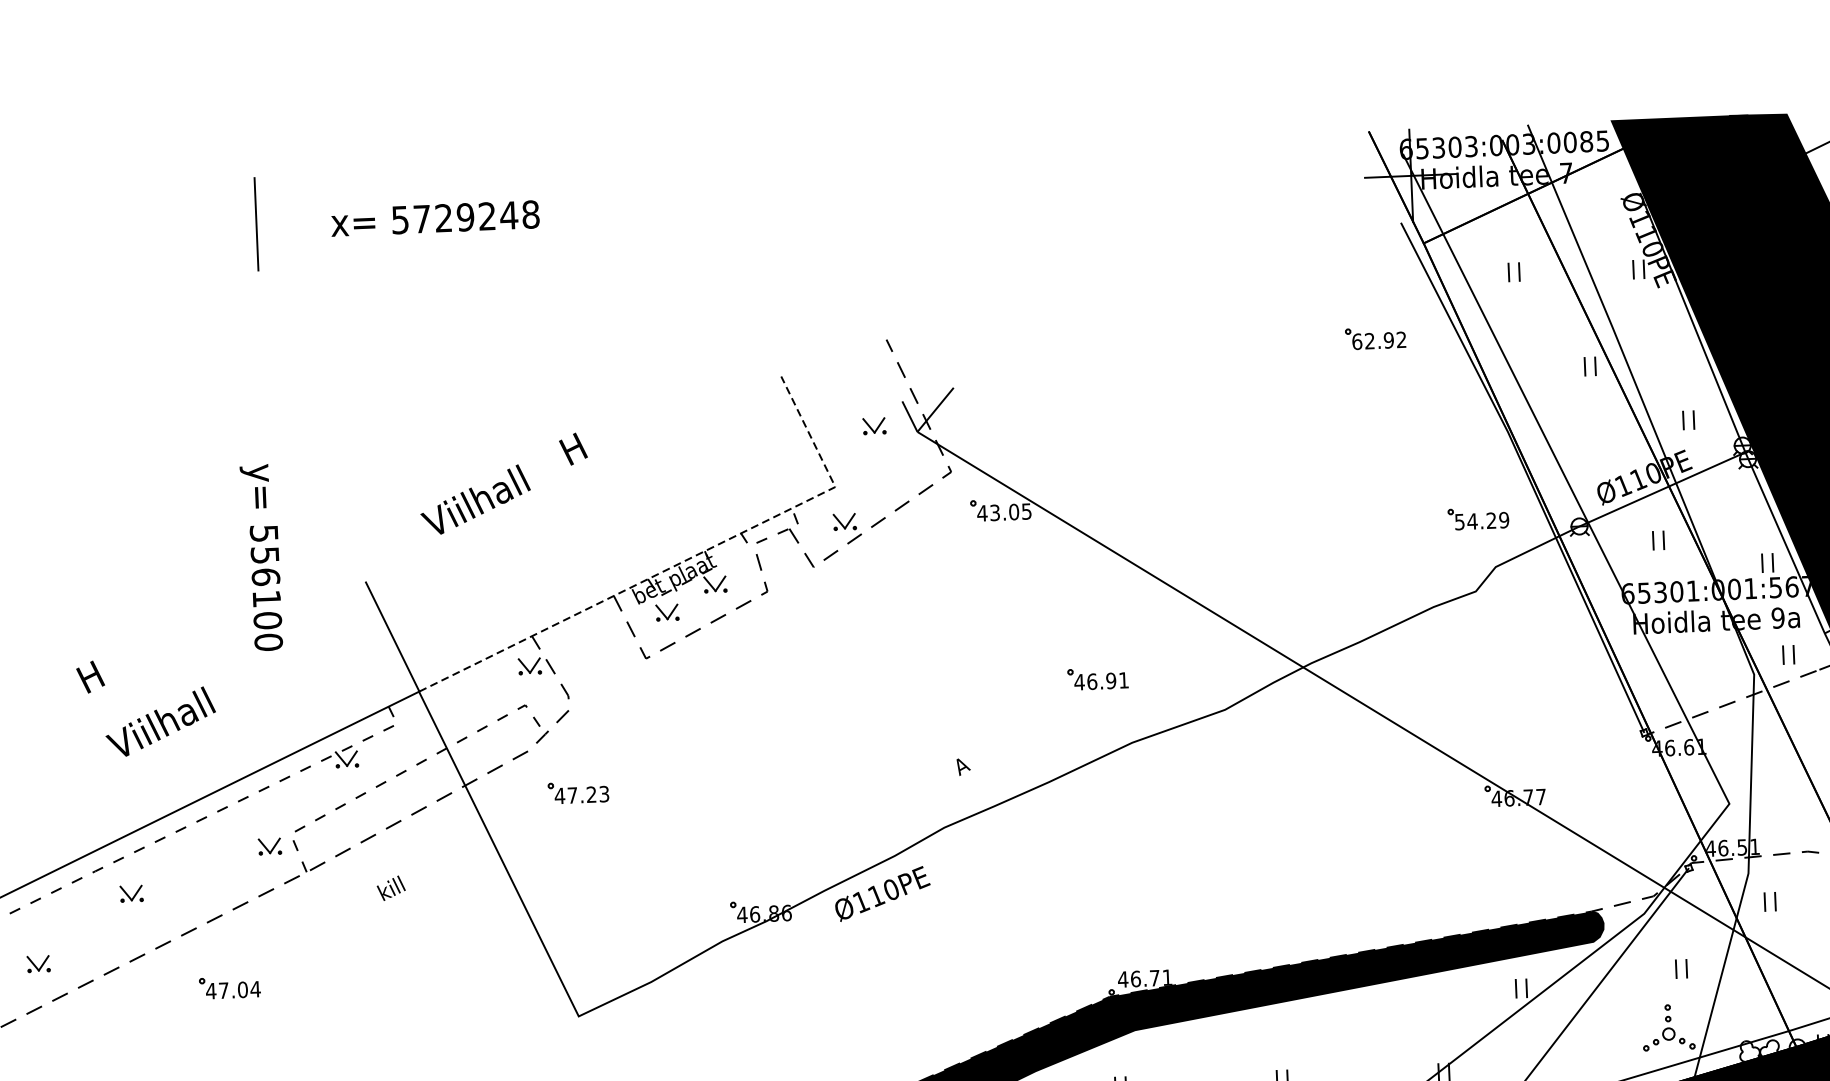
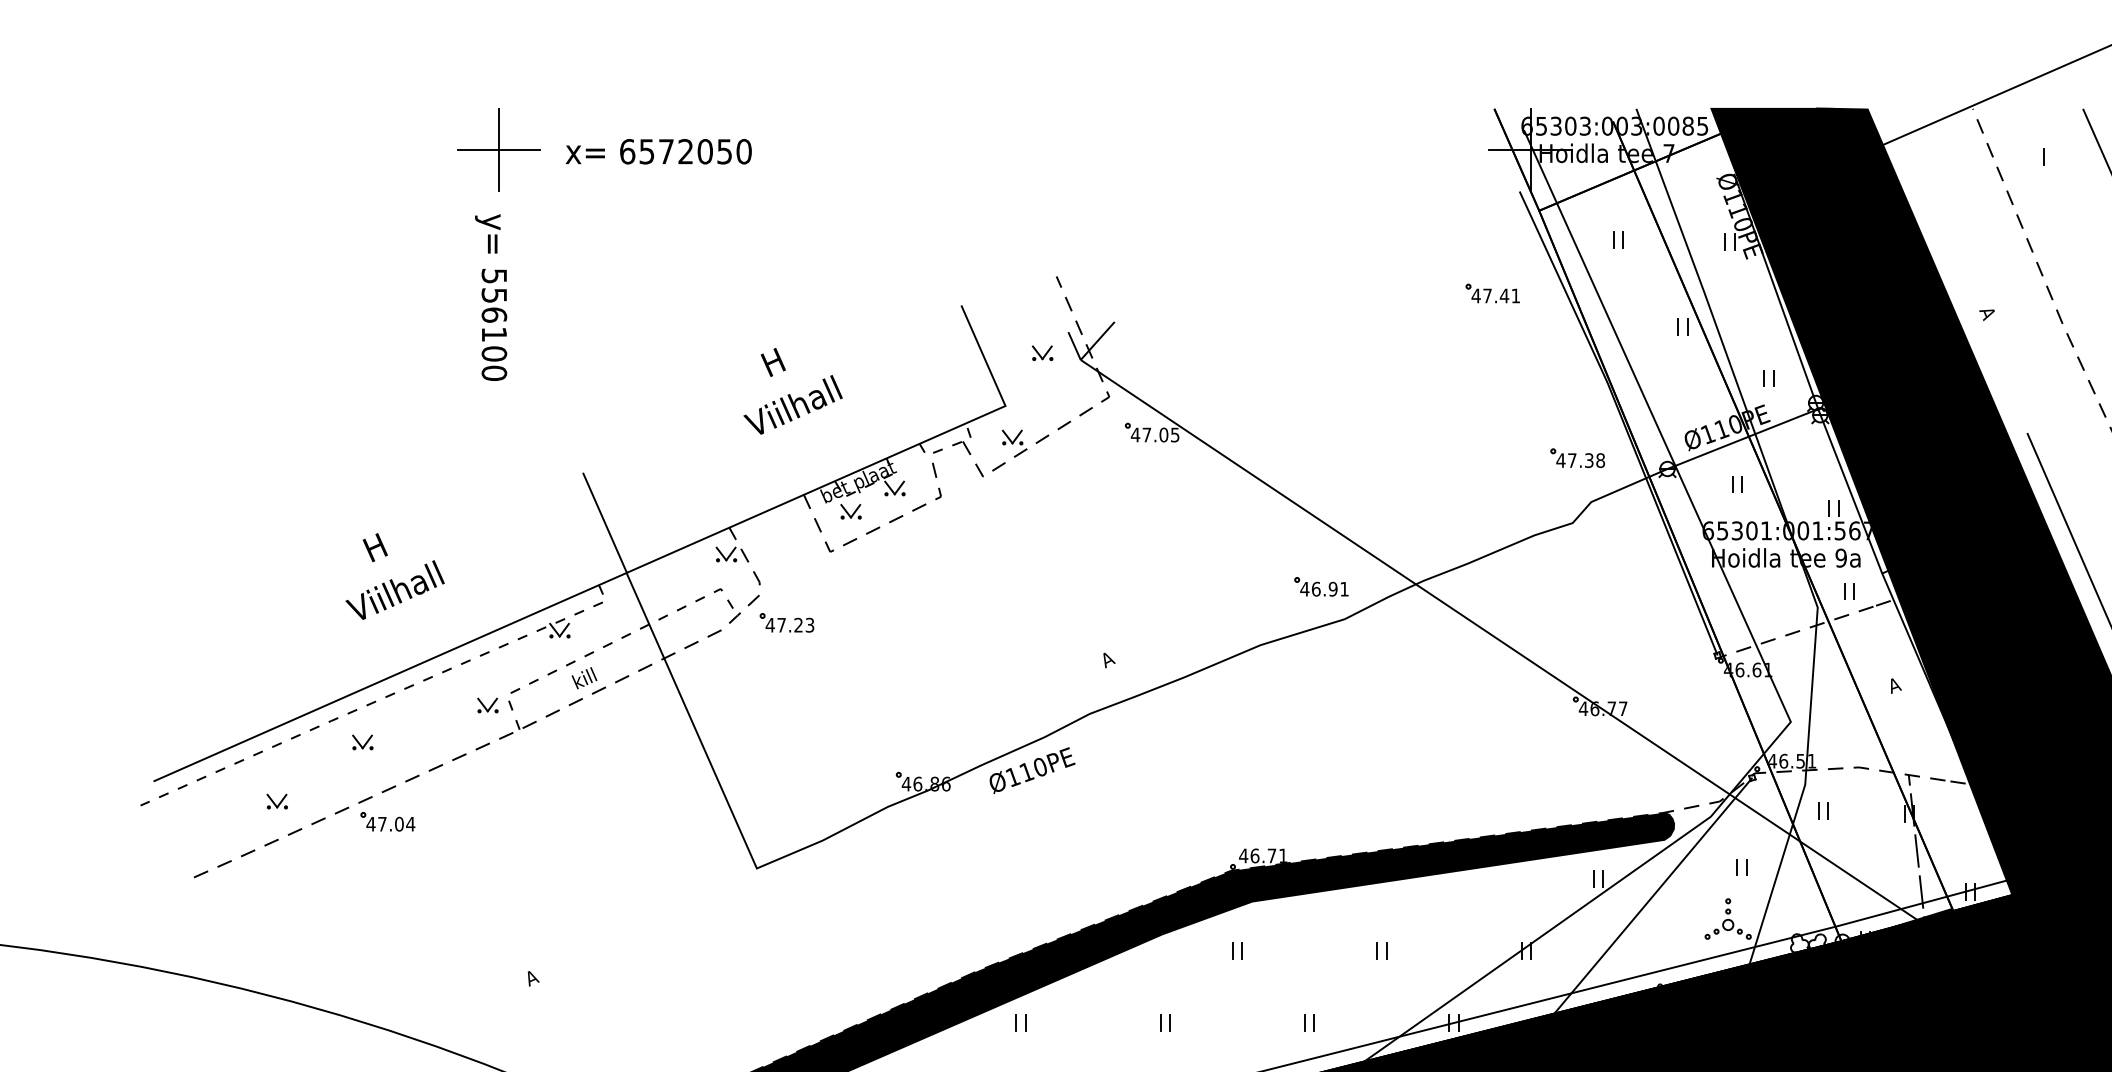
text: (465, 217) -> (685, 151), 5729248 -> 6572050
line: (255, 224) -> (498, 150), added
text: (1378, 340) -> (1495, 295), 62.92 -> 47.41
text: (474, 499) -> (792, 404), moved
text: (994, 512) -> (1146, 434), 43.05 -> 47.05
text: (1481, 521) -> (1580, 460), 54.29 -> 47.38
text: (261, 557) -> (491, 297), moved
line: (683, 561) -> (867, 466), dashed -> solid
text: (89, 676) -> (374, 547), moved
part: (1097, 678) -> (1321, 586), moved
part: (577, 792) -> (786, 622), moved
text: (391, 888) -> (584, 678), moved
part: (229, 987) -> (387, 821), moved

